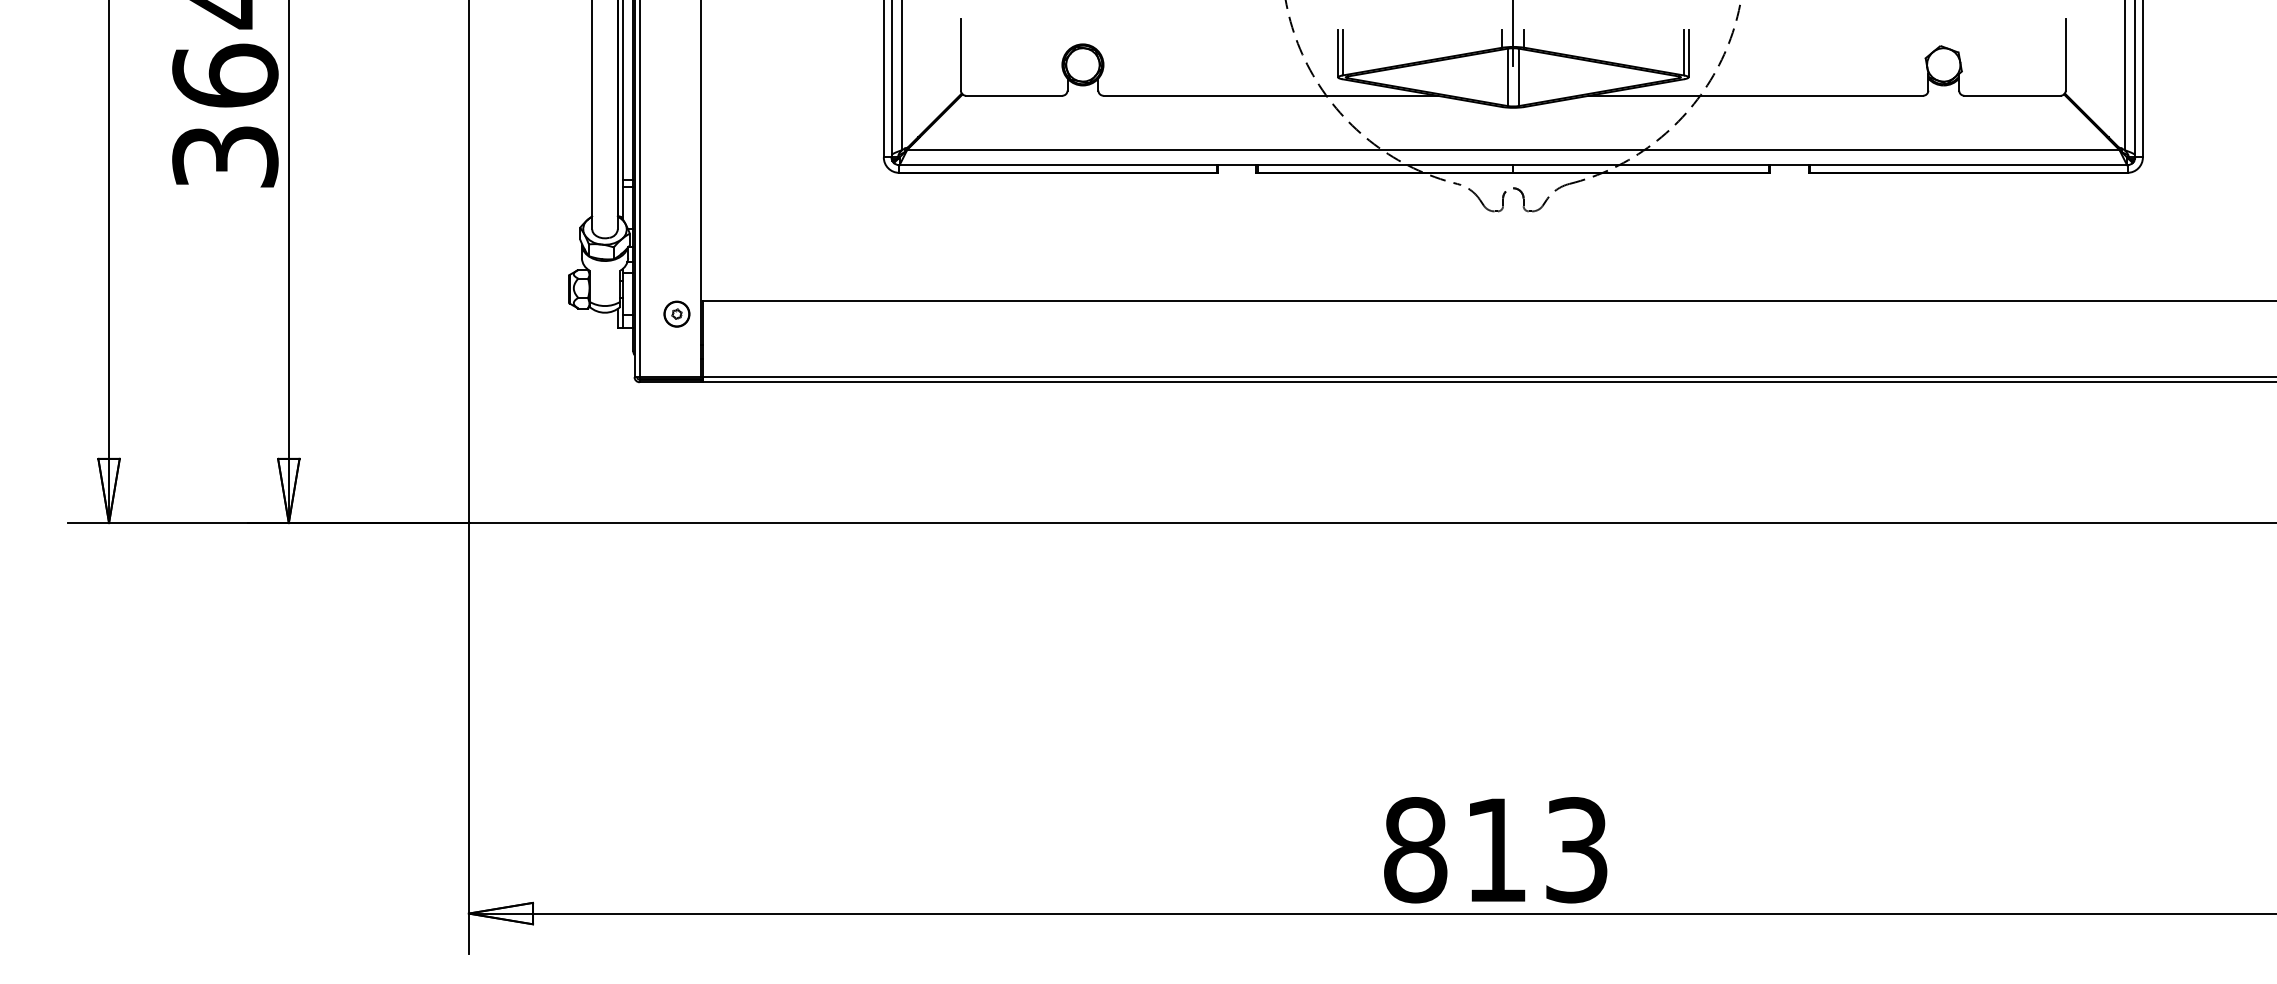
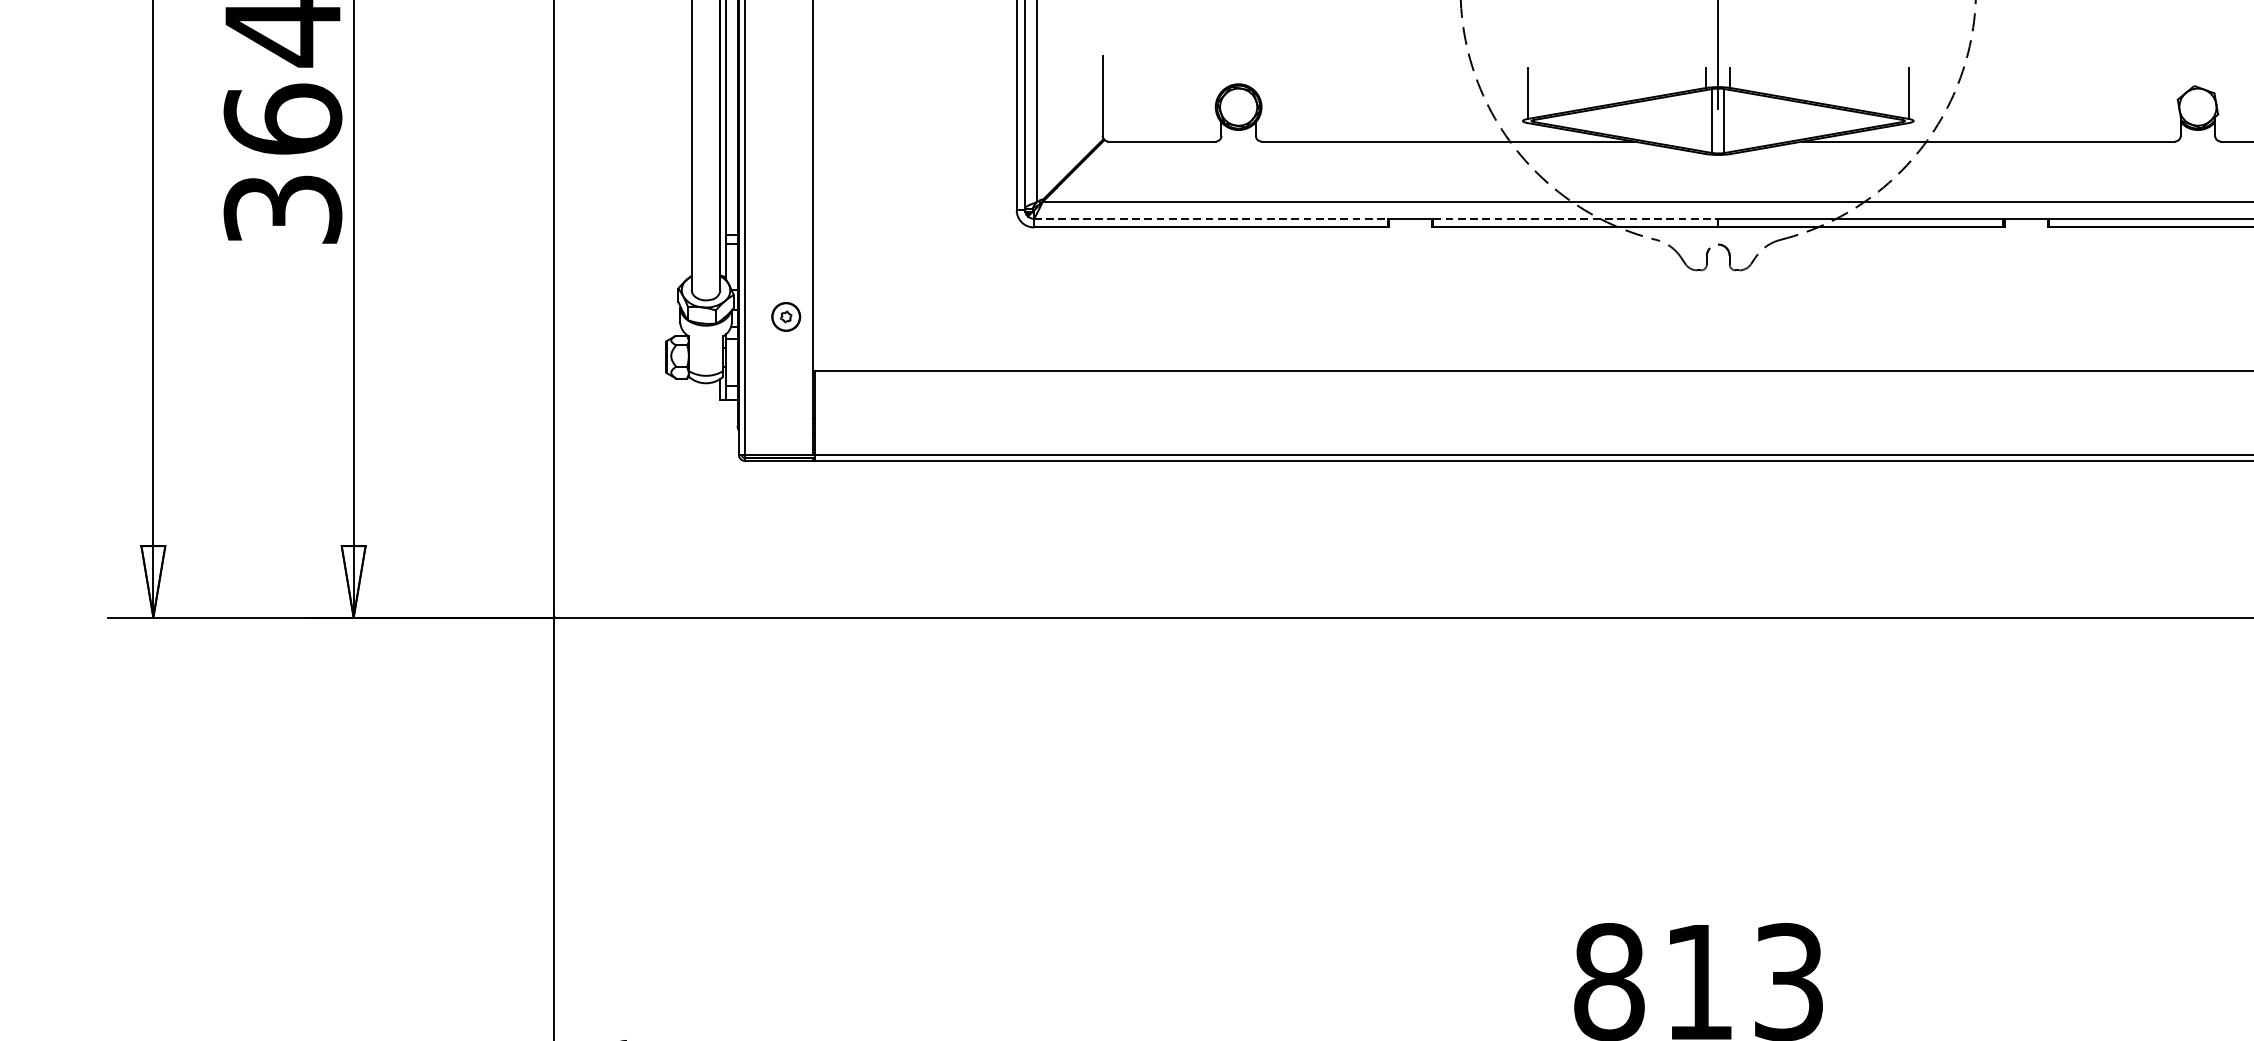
line: (1338, 53) -> (1523, 94), removed
line: (1688, 53) -> (1913, 94), removed
line: (1057, 165) -> (1210, 219), solid -> dashed
line: (1385, 165) -> (1575, 219), solid -> dashed
part: (676, 313) -> (785, 316), moved

